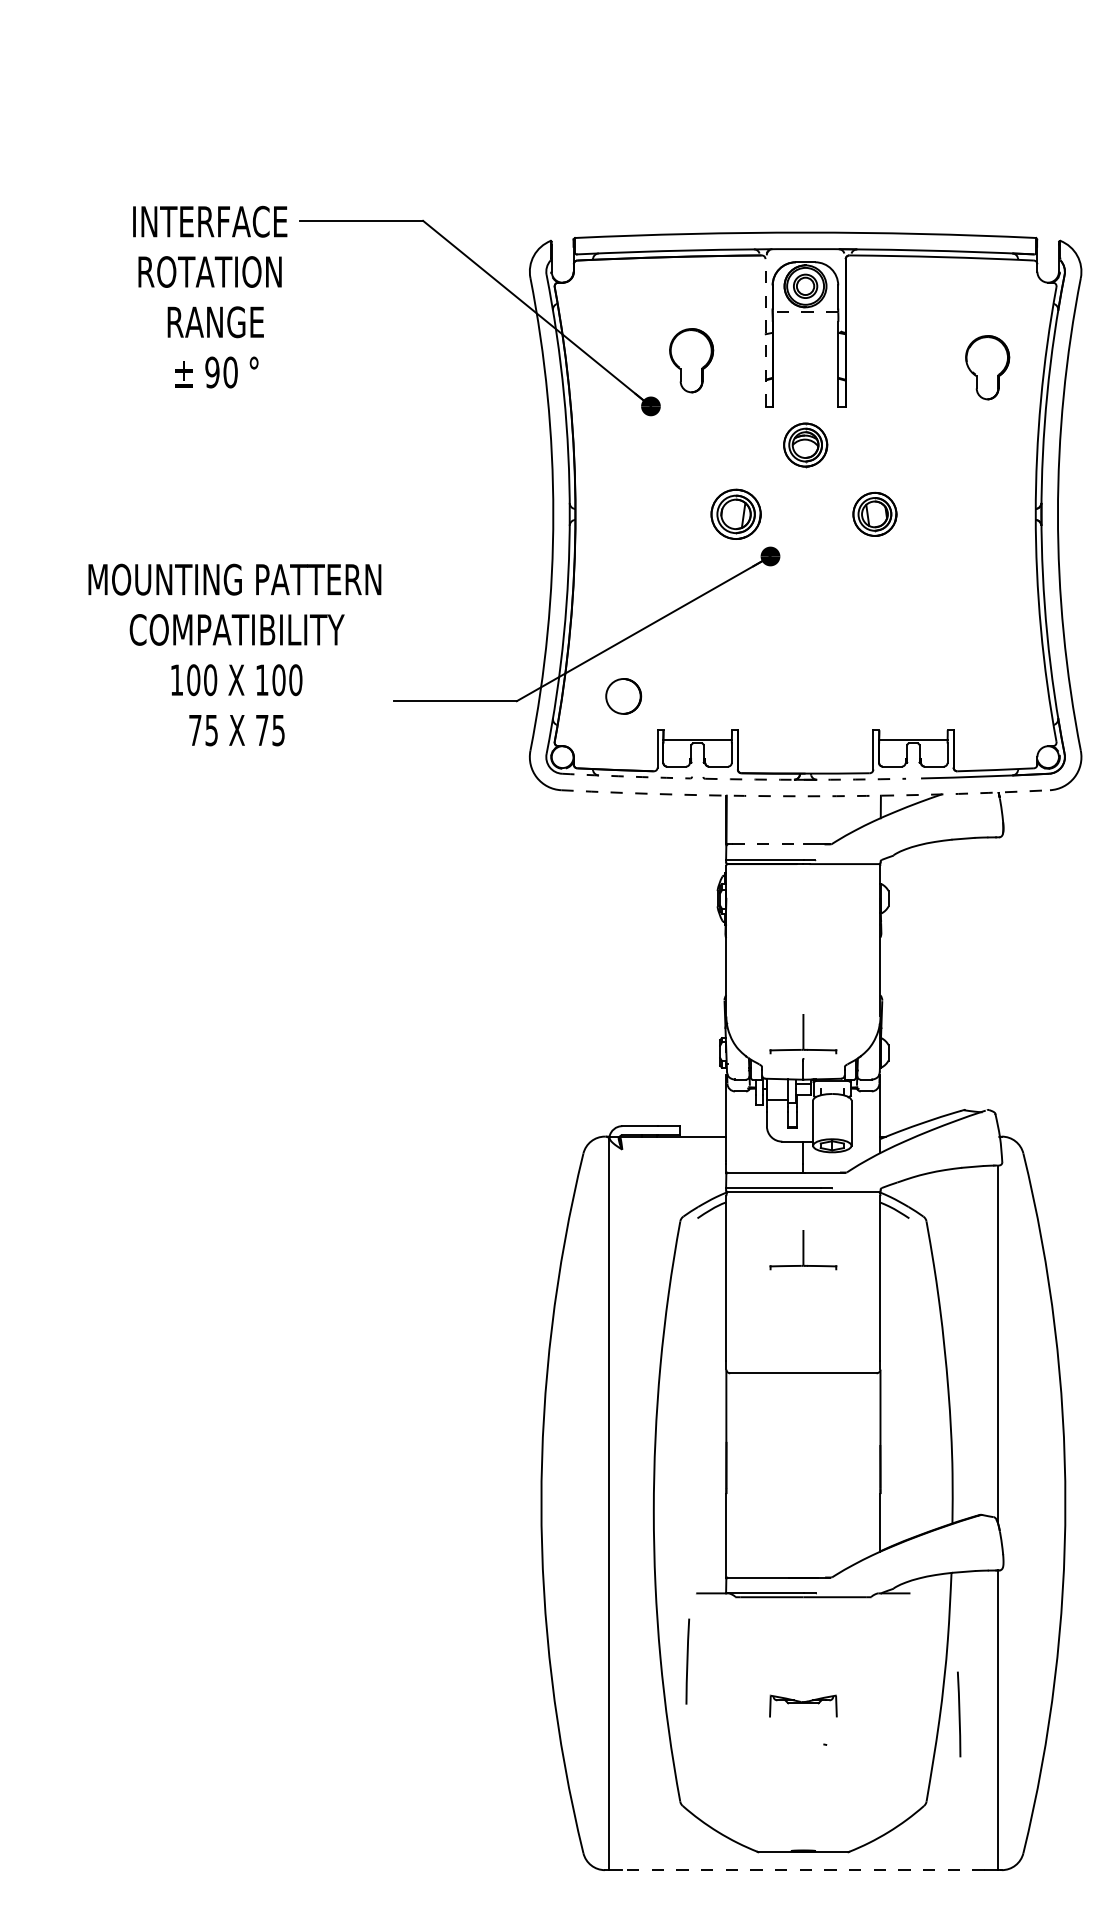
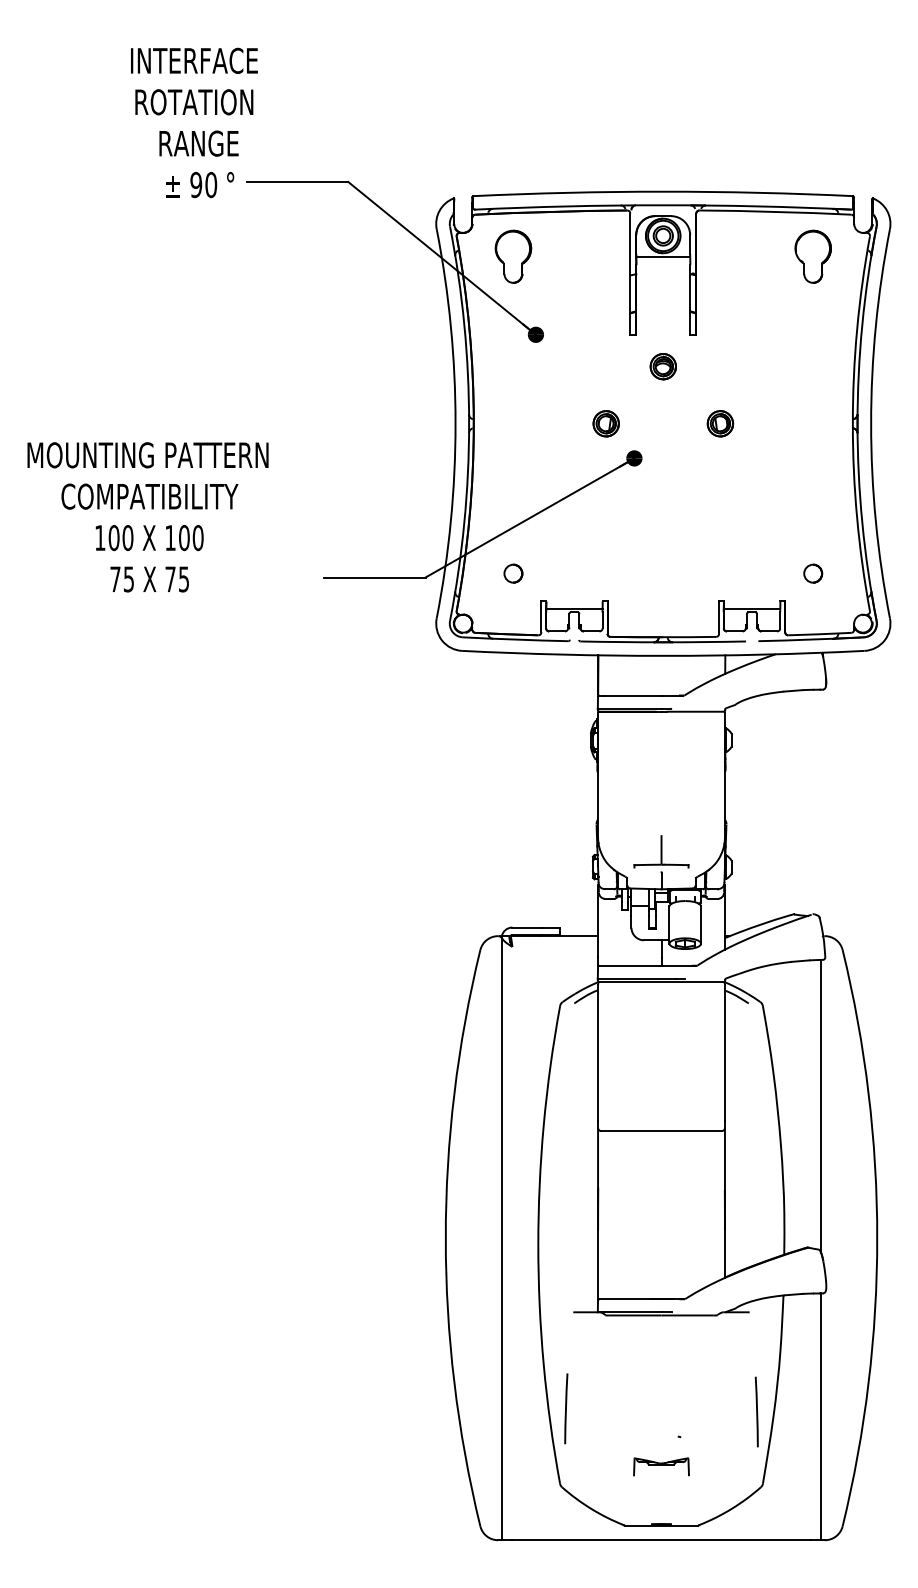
text: (210, 296) -> (194, 122), moved
line: (805, 312) -> (663, 257), dashed -> solid
line: (765, 332) -> (630, 273), dashed -> solid
part: (691, 360) -> (513, 256), moved
part: (987, 367) -> (813, 256), moved
part: (805, 444) -> (663, 366), size x0.71
part: (736, 514) -> (606, 423), size x0.62
part: (874, 514) -> (720, 423), size x0.71
text: (234, 654) -> (147, 516), moved
part: (623, 696) -> (513, 573), size x0.62
part: (987, 696) -> (813, 573), added
arc: (626, 776) -> (515, 639), dashed -> solid
arc: (805, 779) -> (663, 642), dashed -> solid
arc: (805, 796) -> (663, 656), dashed -> solid
line: (768, 844) -> (632, 695), dashed -> solid
part: (803, 1250) -> (661, 1029), removed
line: (687, 1661) -> (566, 1408), moved
part: (803, 1705) -> (661, 1466), moved
line: (959, 1714) -> (757, 1412), moved
line: (802, 1870) -> (660, 1540), dashed -> solid

